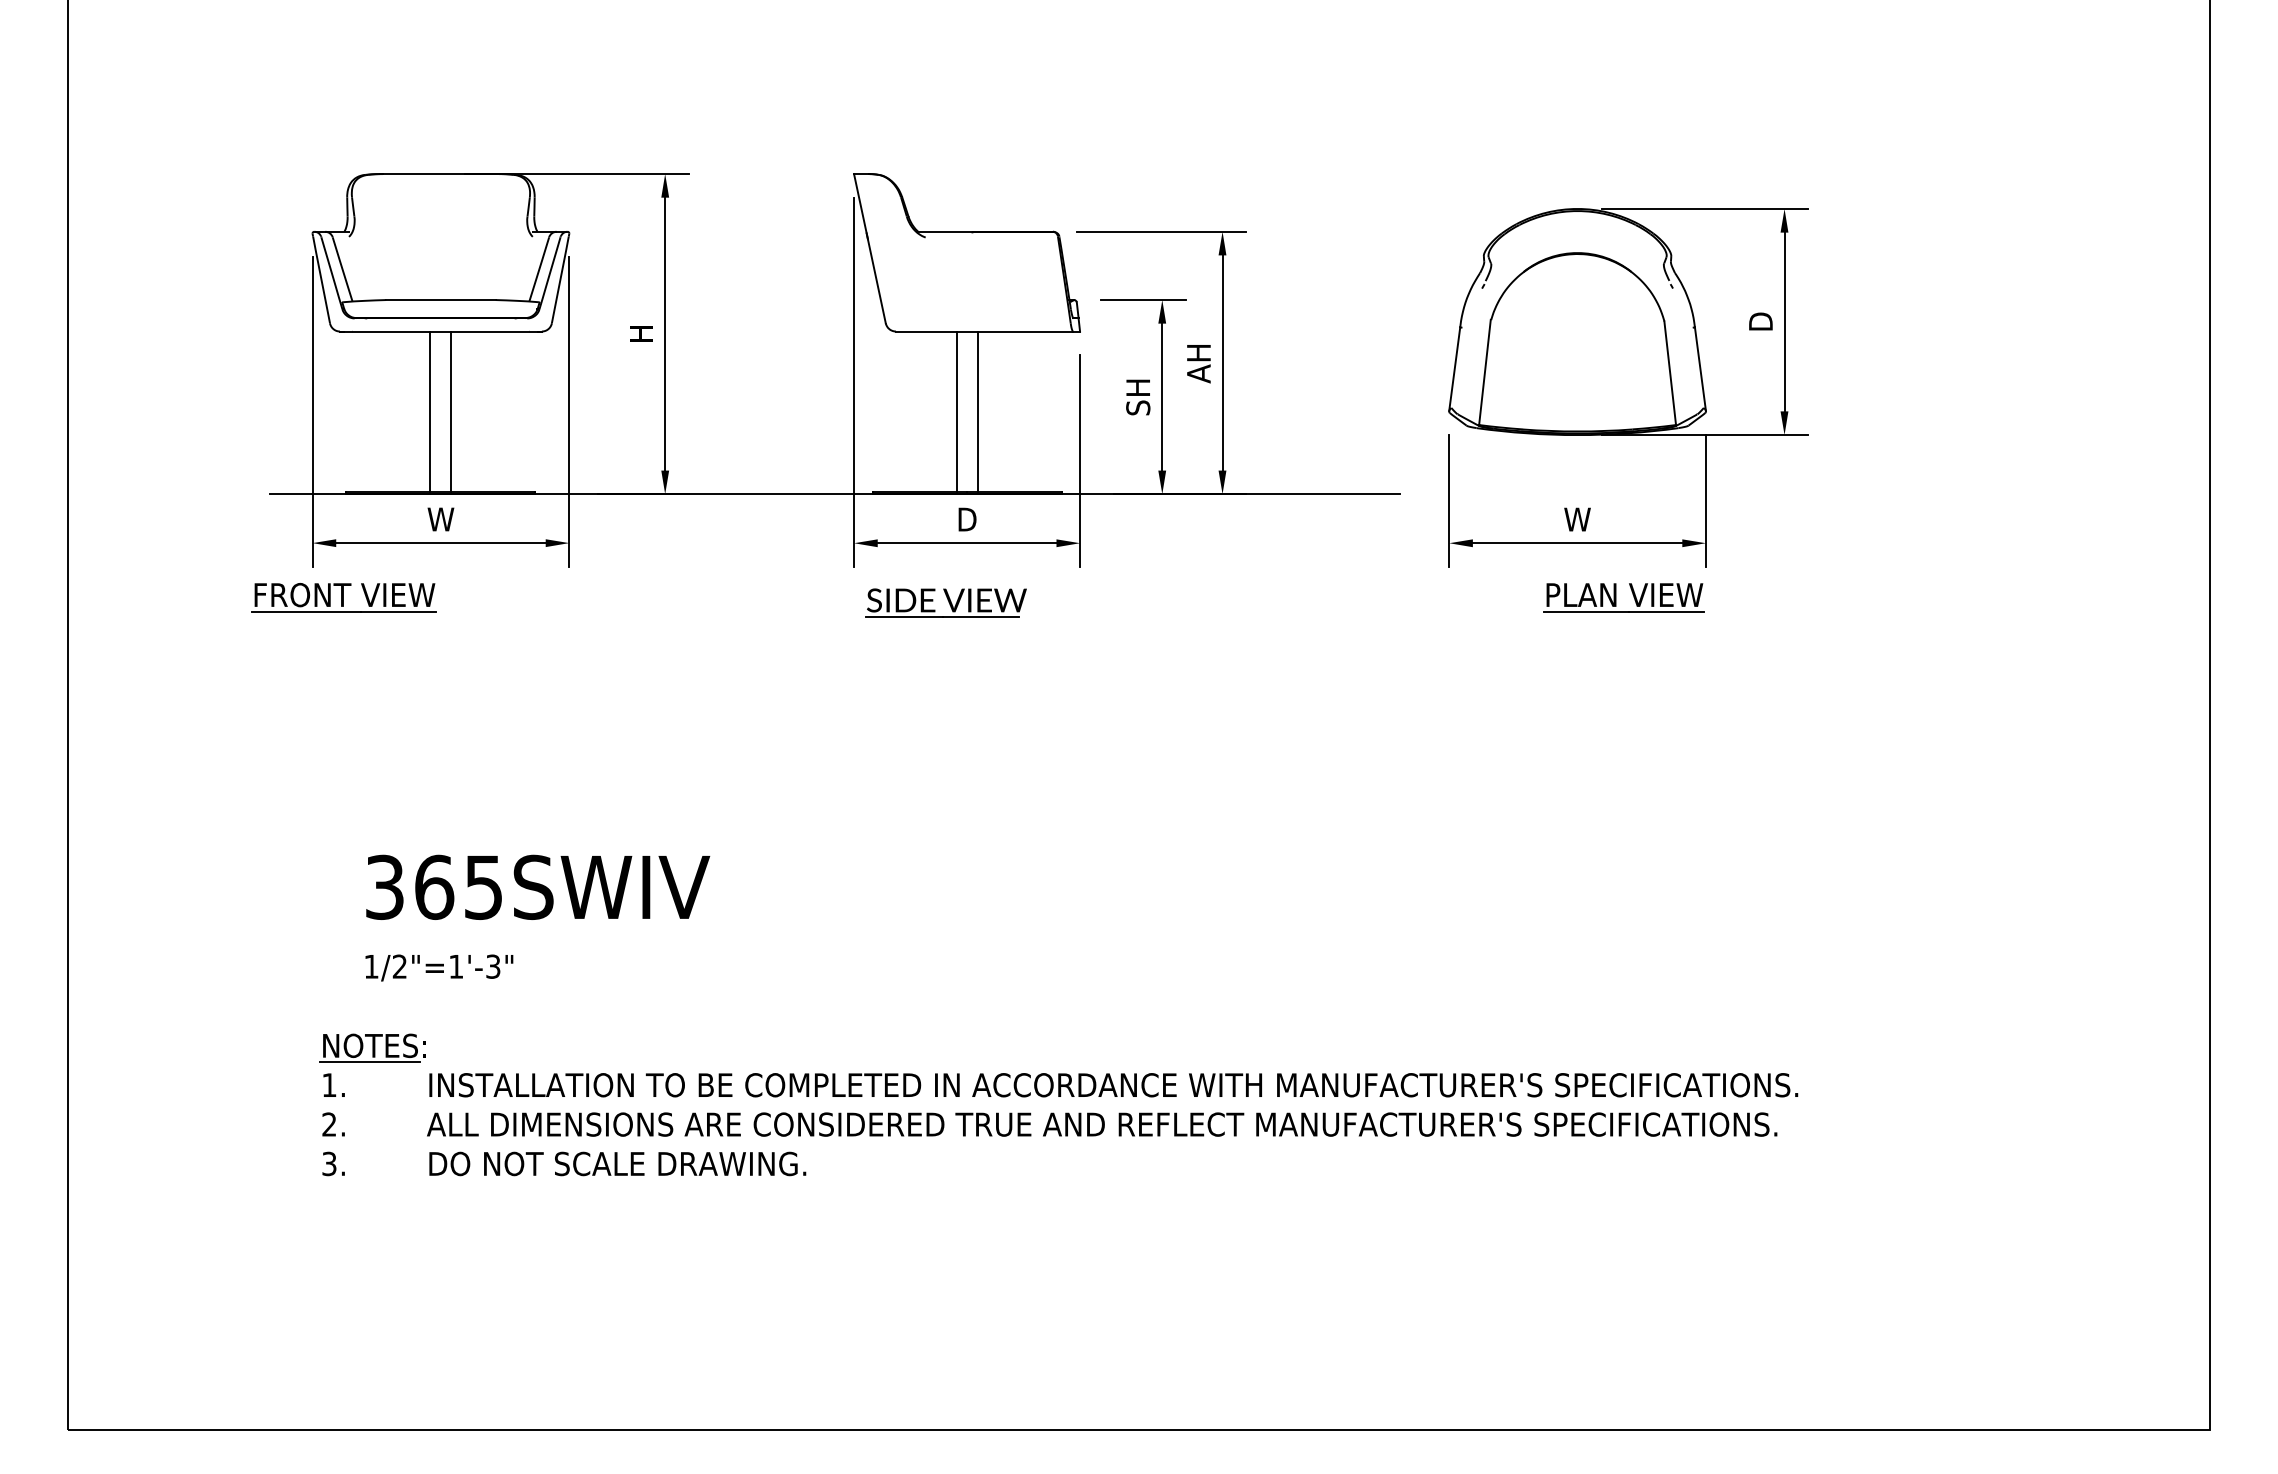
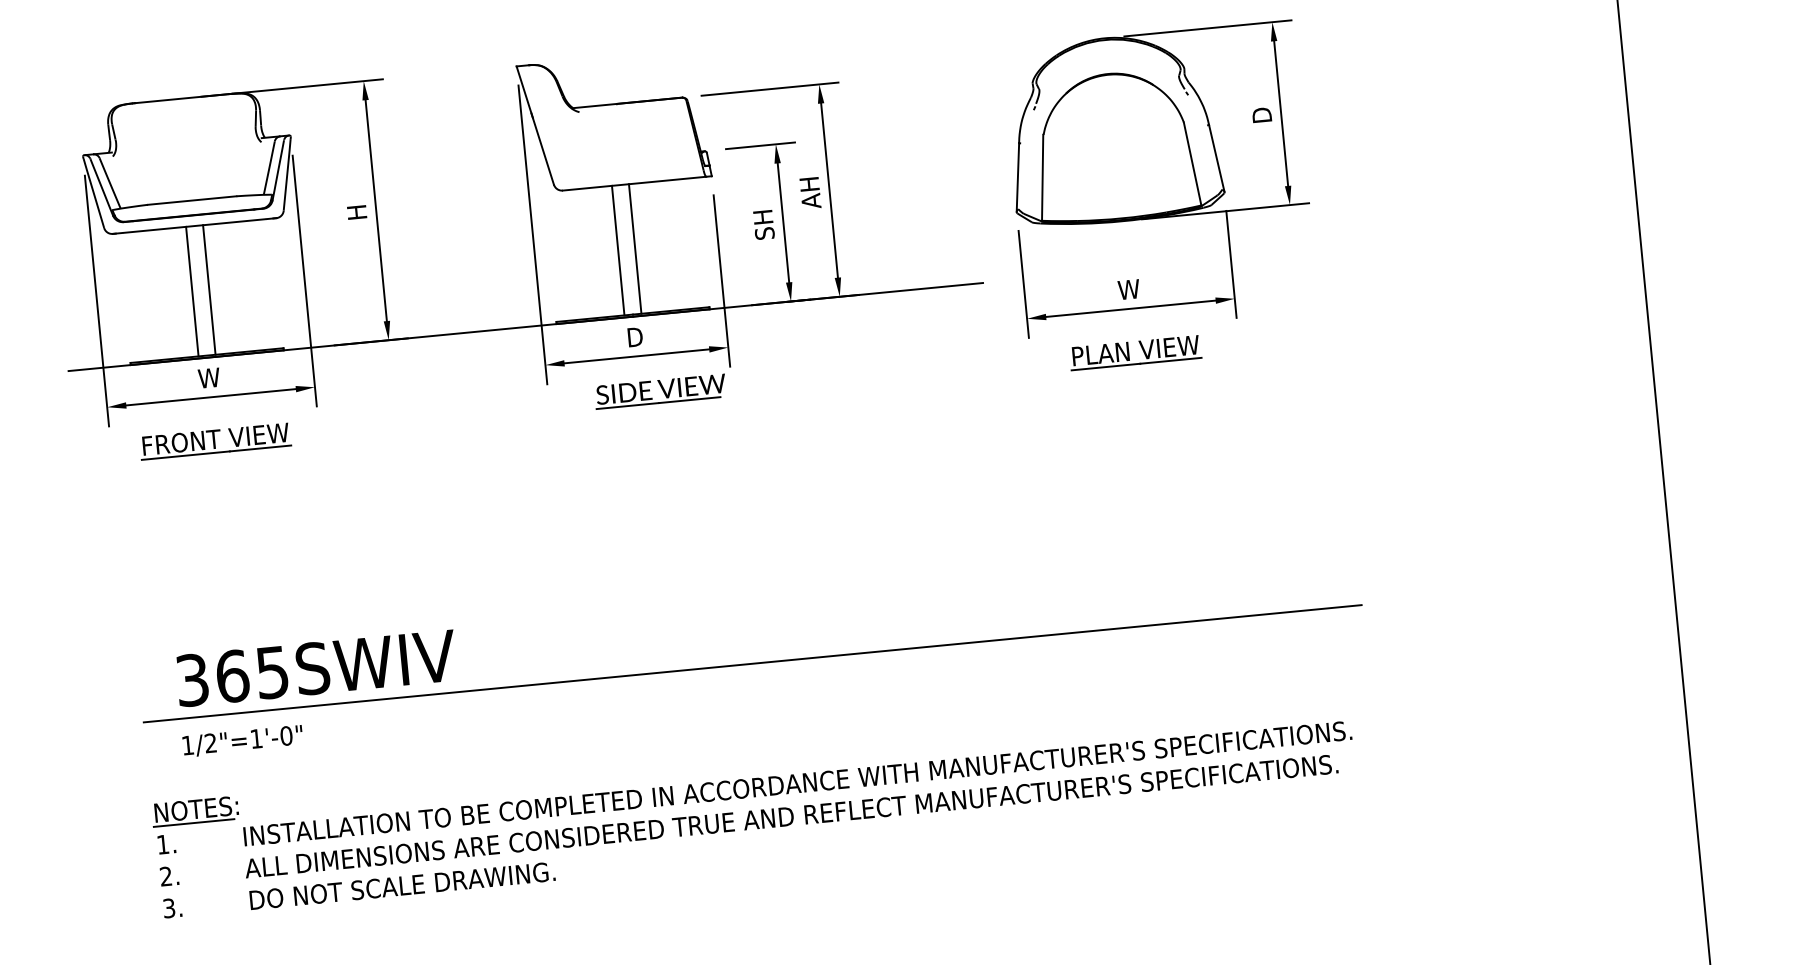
part: (343, 597) -> (214, 441), moved
part: (1616, 597) -> (1129, 353), moved
part: (945, 602) -> (660, 391), moved
line: (1072, 933) -> (752, 663), added
text: (493, 966) -> (286, 735), 1/2"=1'-3" -> 1/2"=1'-0"

